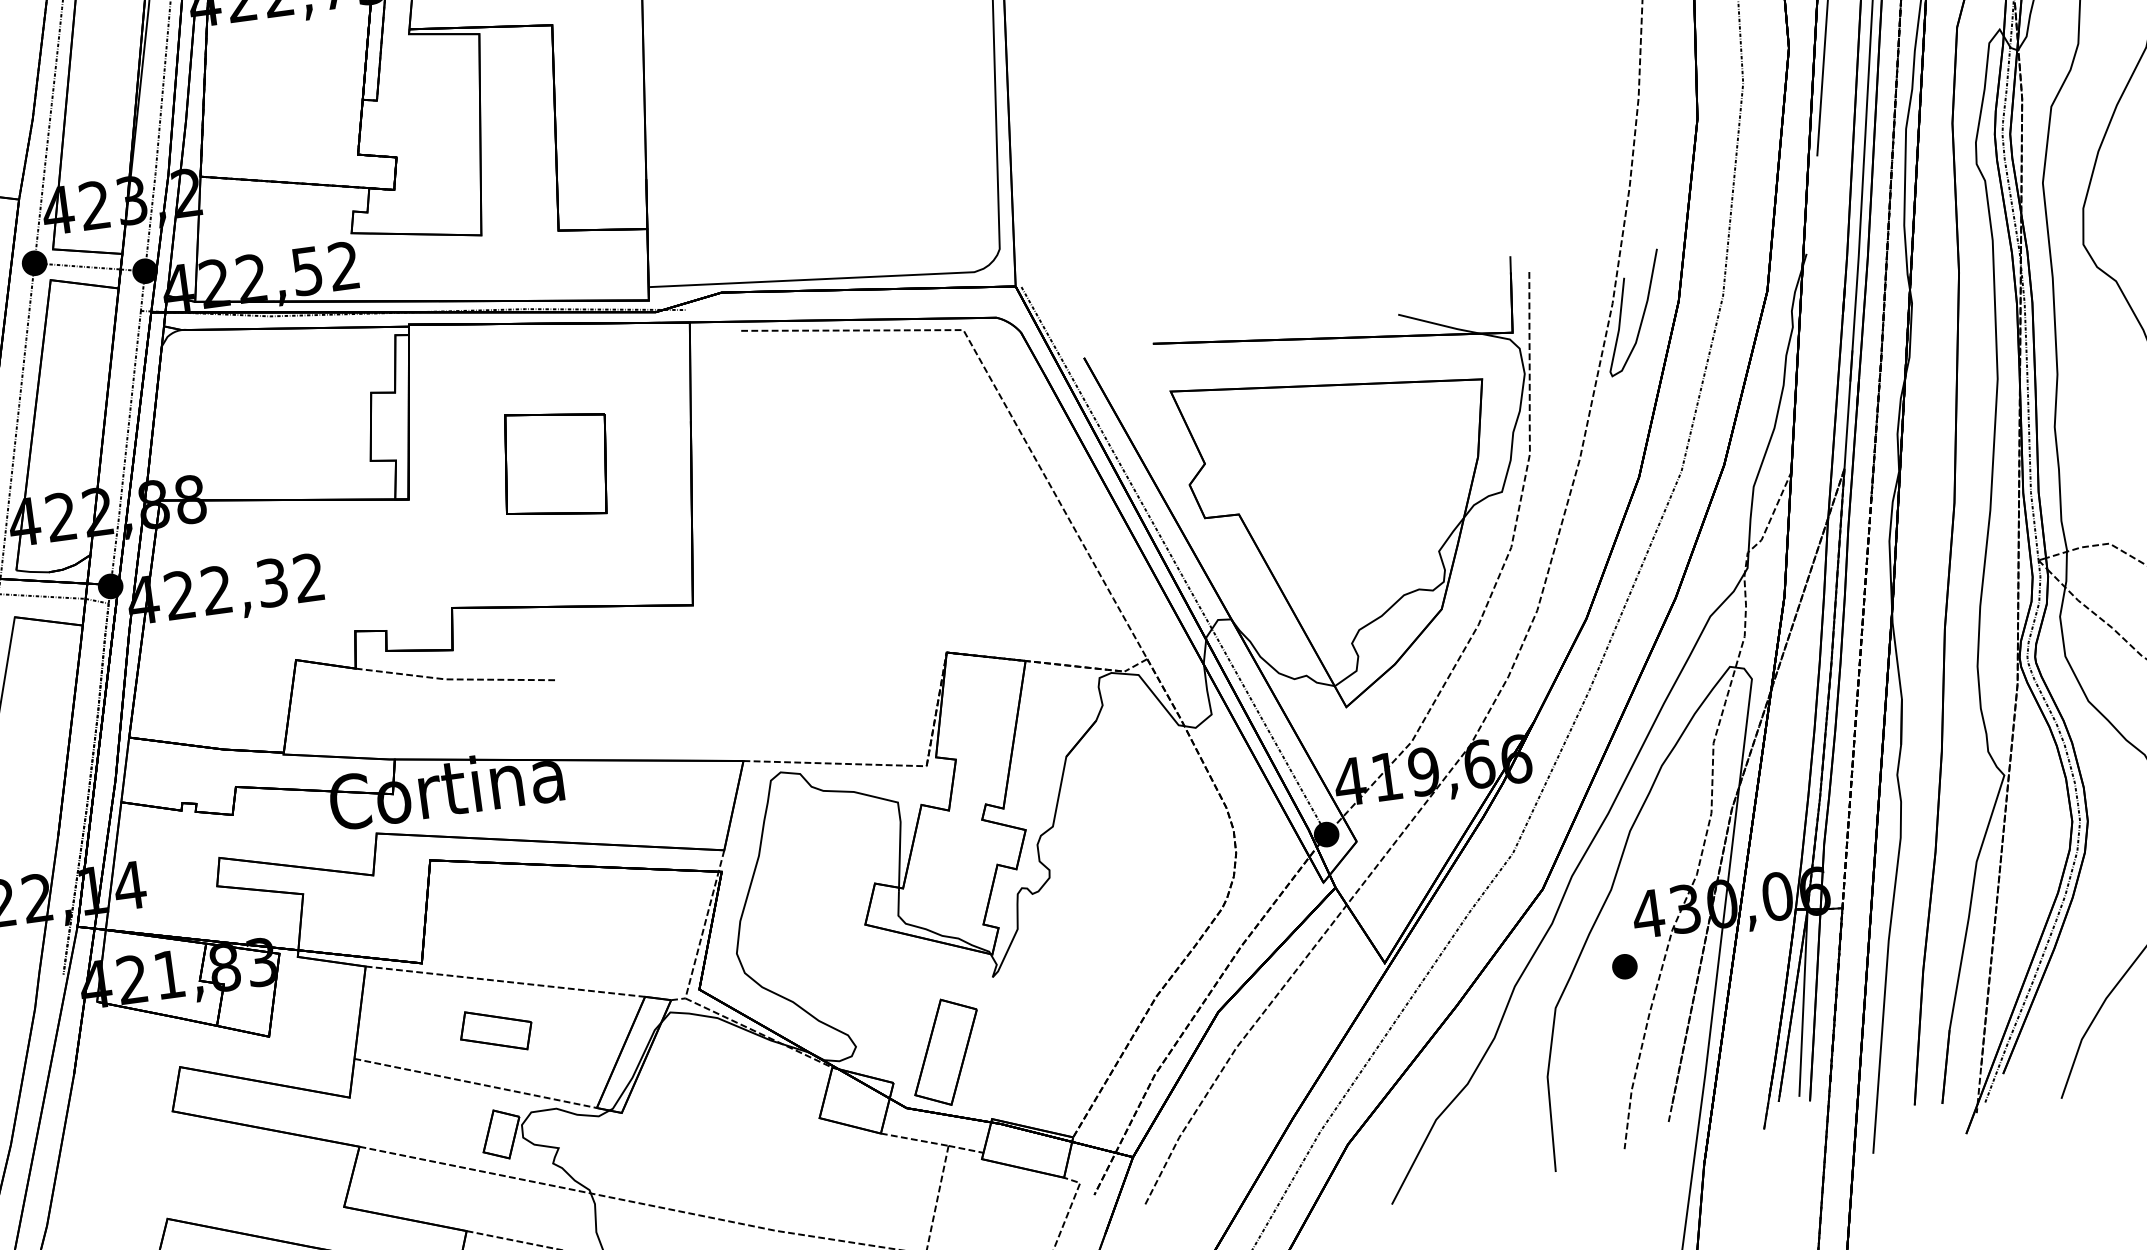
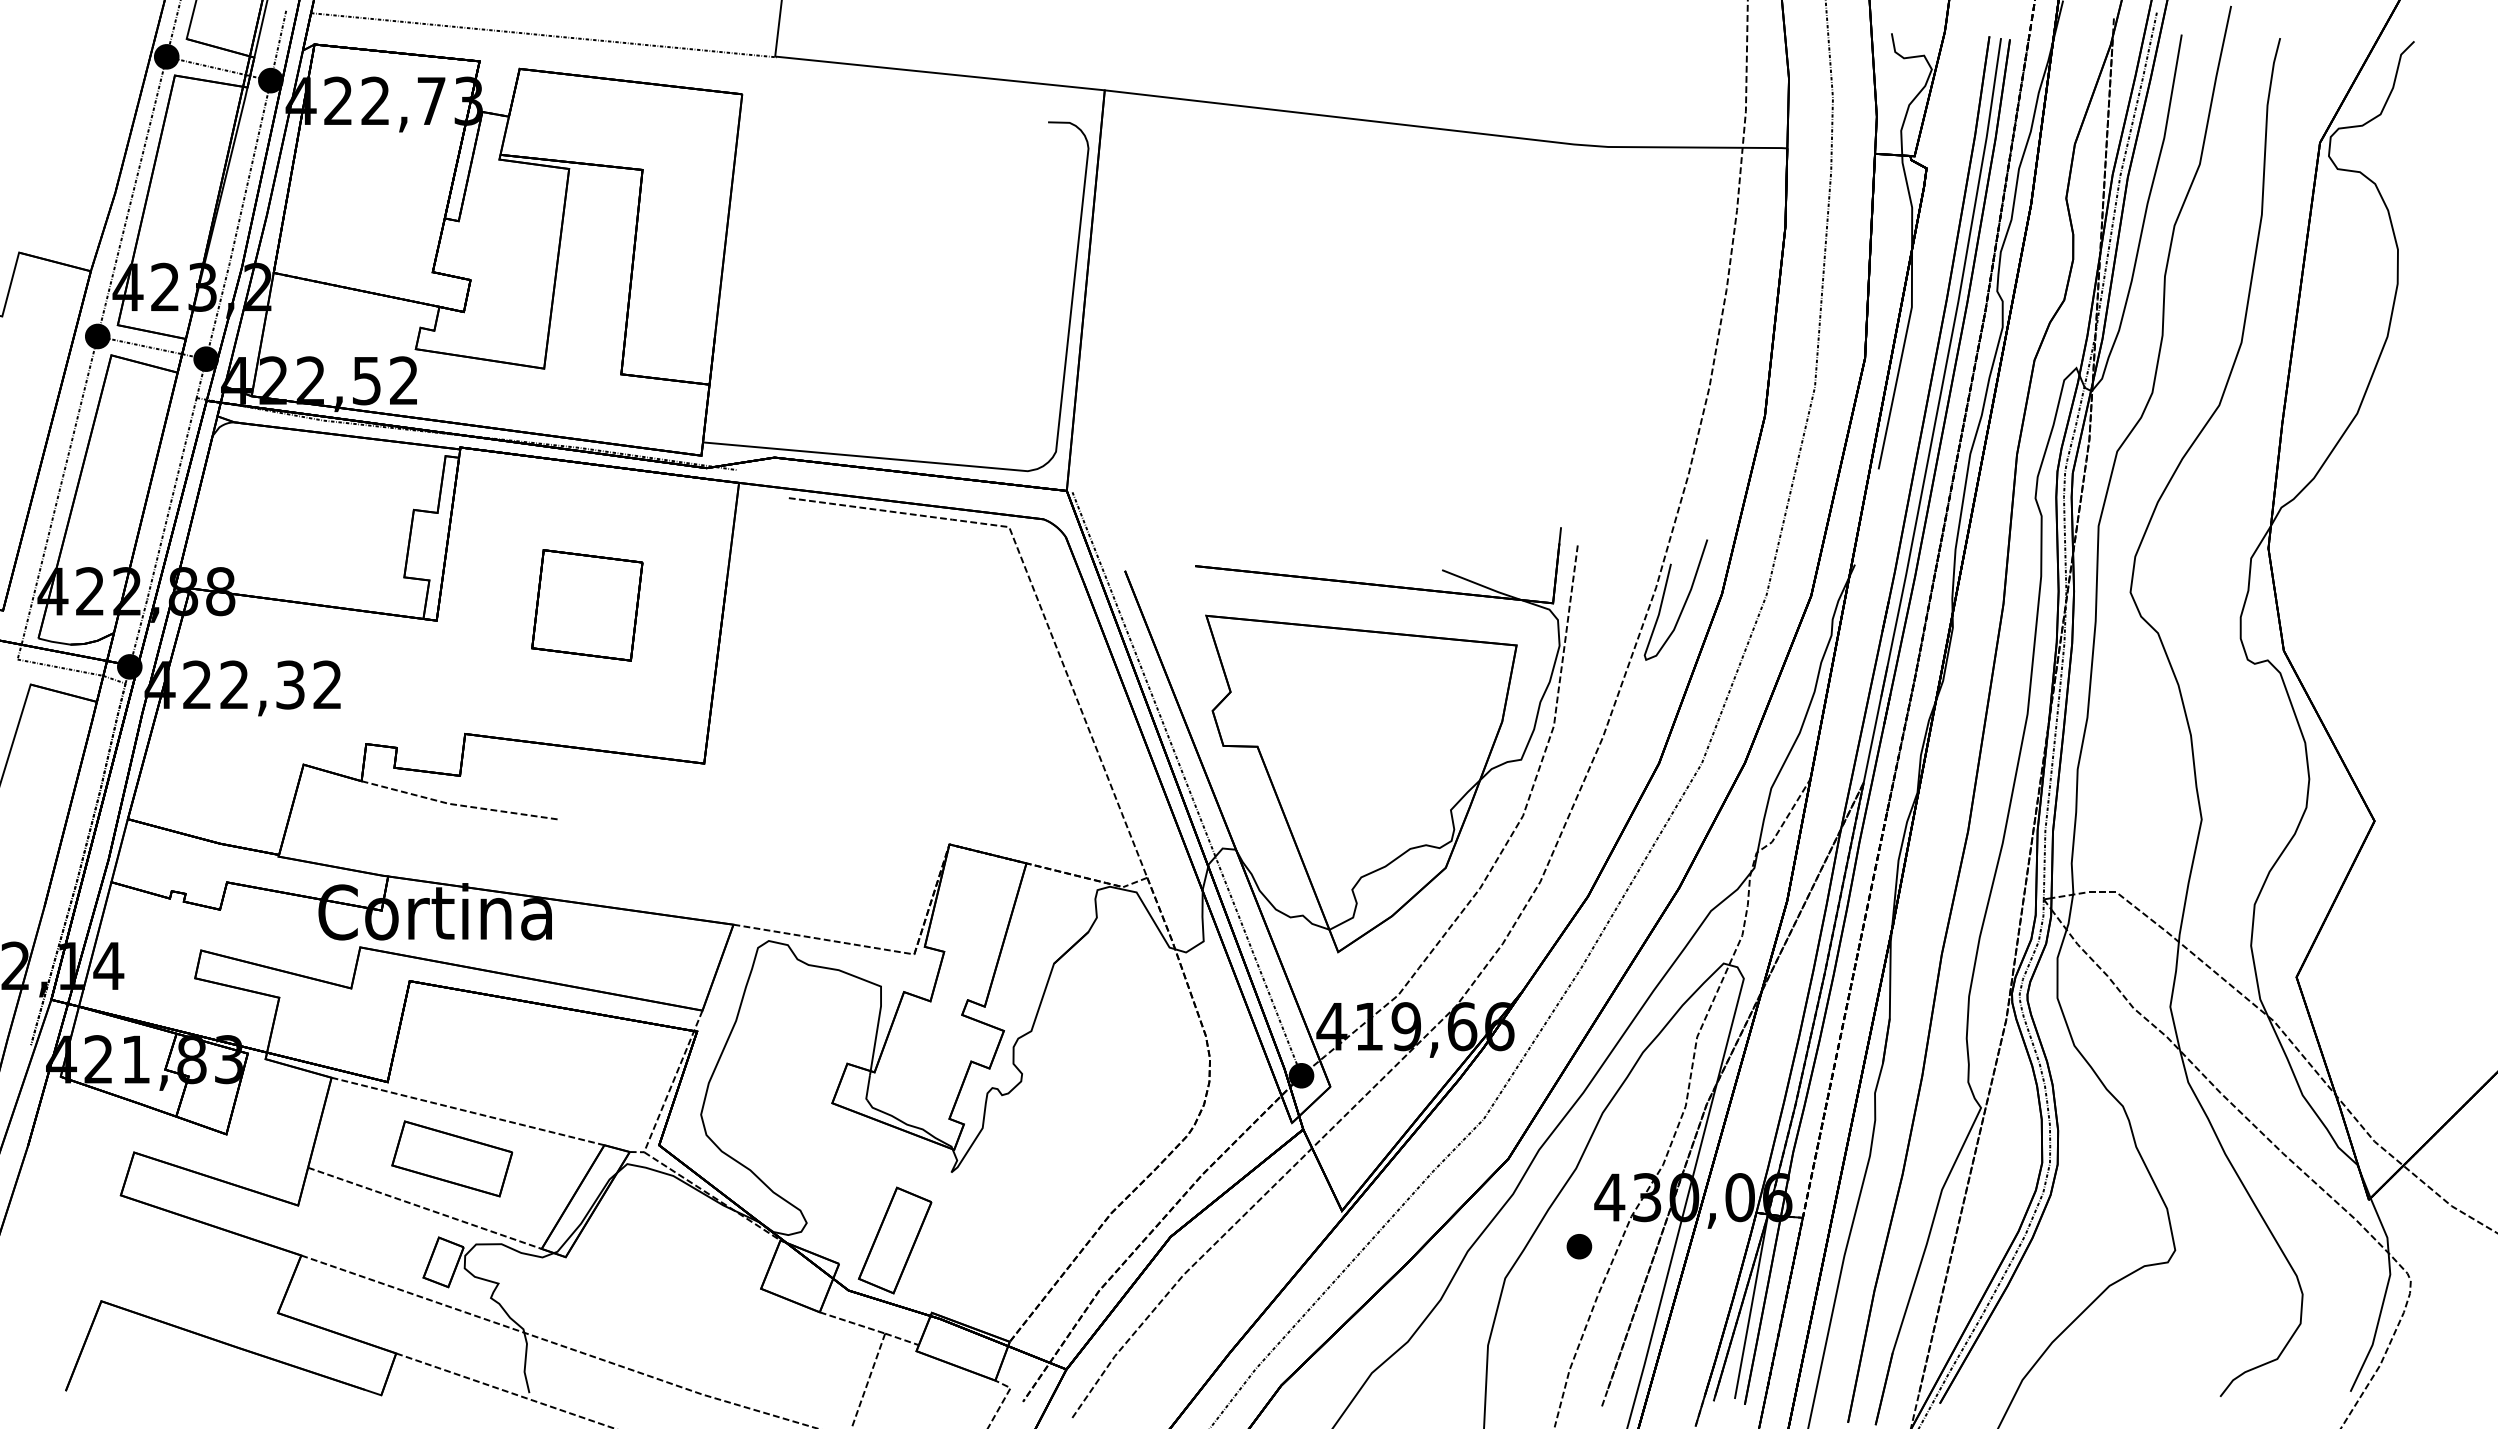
part: (496, 1030) -> (452, 1158), size x1.67

